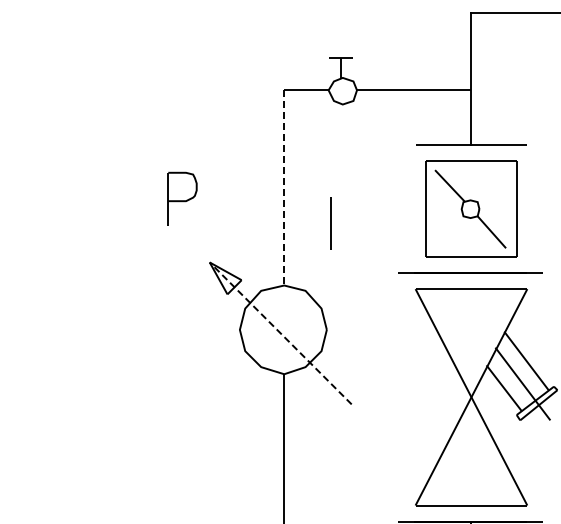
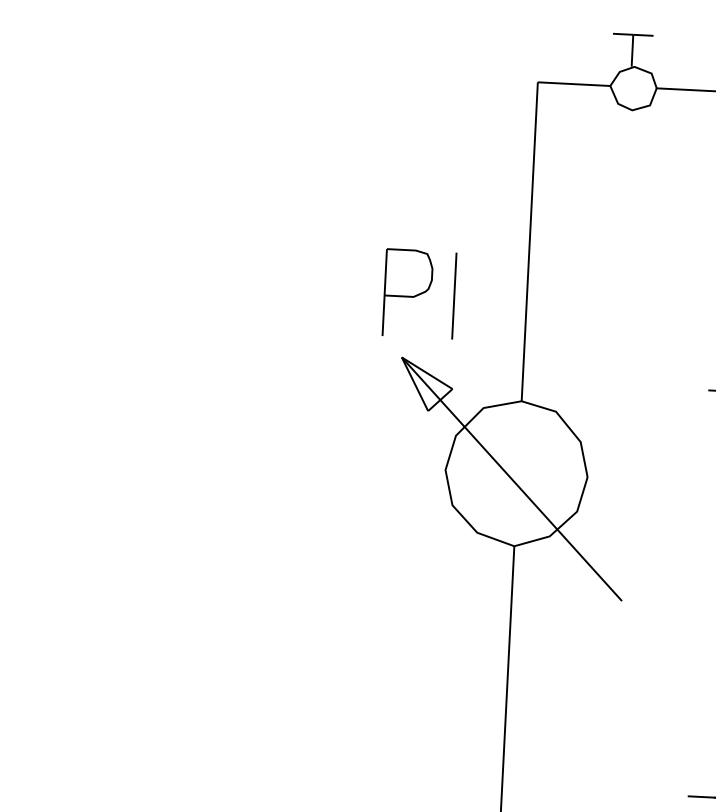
line: (284, 187) -> (530, 241), dashed -> solid
part: (182, 198) -> (407, 292), moved
line: (330, 223) -> (453, 296), moved
line: (280, 333) -> (511, 479), dashed -> solid

